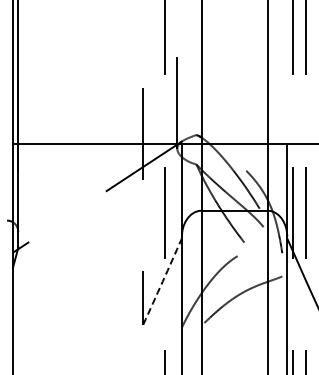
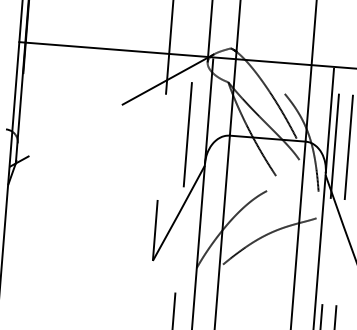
arc: (162, 281) -> (178, 213), dashed -> solid

